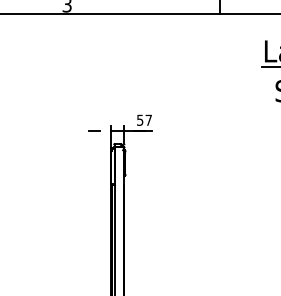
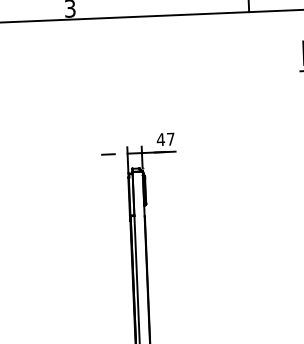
text: (139, 119) -> (160, 138), 57 -> 47

